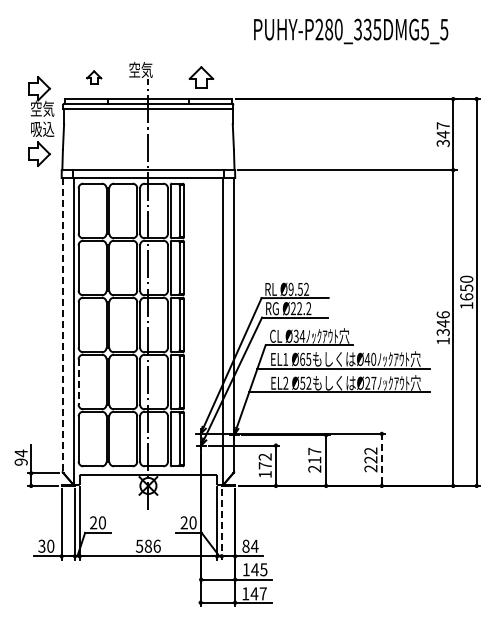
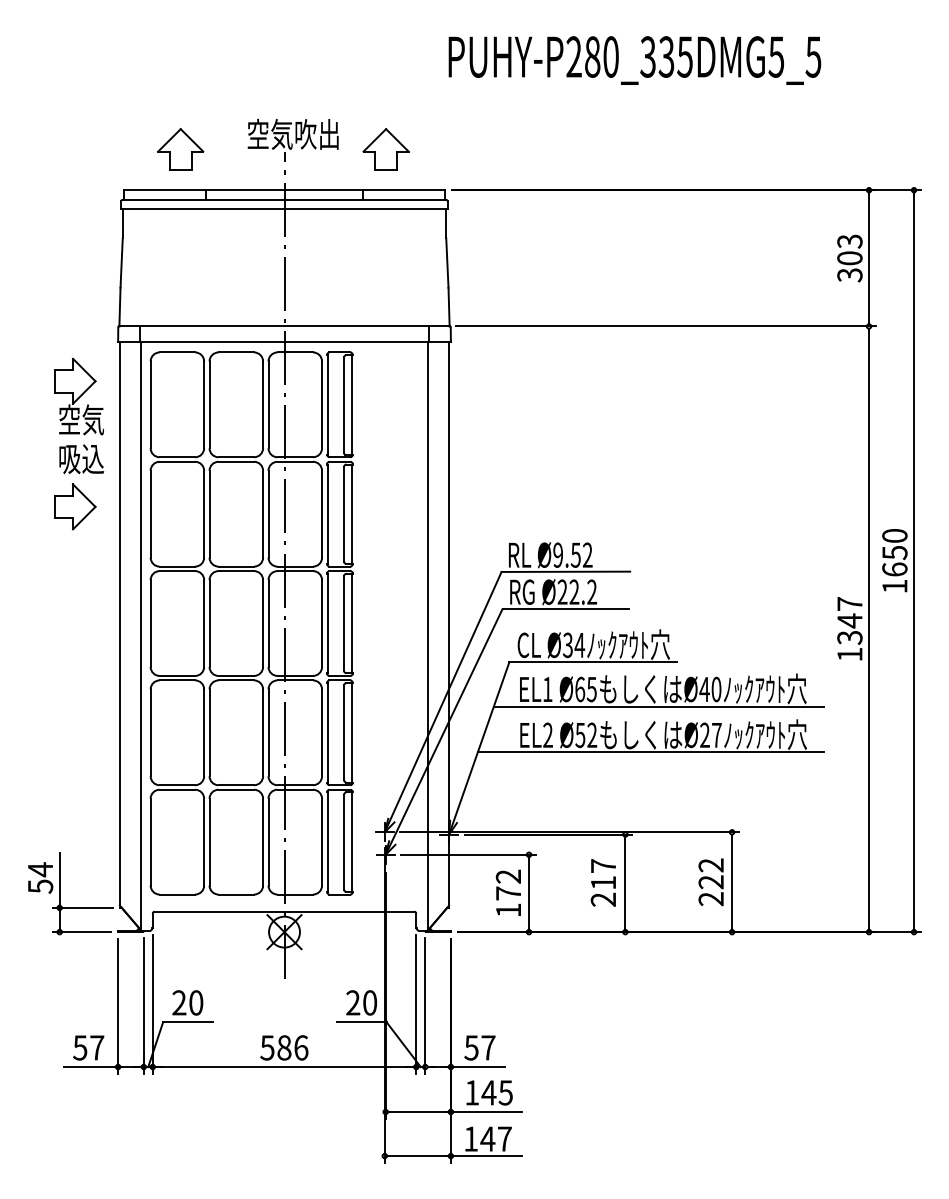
text: (351, 31) -> (635, 60), moved
text: (165, 69) -> (317, 133), 空気 -> 空気吹出
part: (93, 77) -> (179, 148), size x1.67
part: (41, 121) -> (79, 444), moved
text: (442, 130) -> (848, 250), 347 -> 303
text: (442, 314) -> (848, 603), 1346 -> 1347
line: (62, 325) -> (119, 624), dashed -> solid
line: (78, 382) -> (150, 733), dashed -> solid
line: (381, 459) -> (731, 881), dashed -> solid
text: (20, 461) -> (39, 885), 94 -> 54
line: (221, 524) -> (424, 1006), dashed -> solid
text: (46, 545) -> (89, 1046), 30 -> 57
text: (250, 545) -> (480, 1046), 84 -> 57

